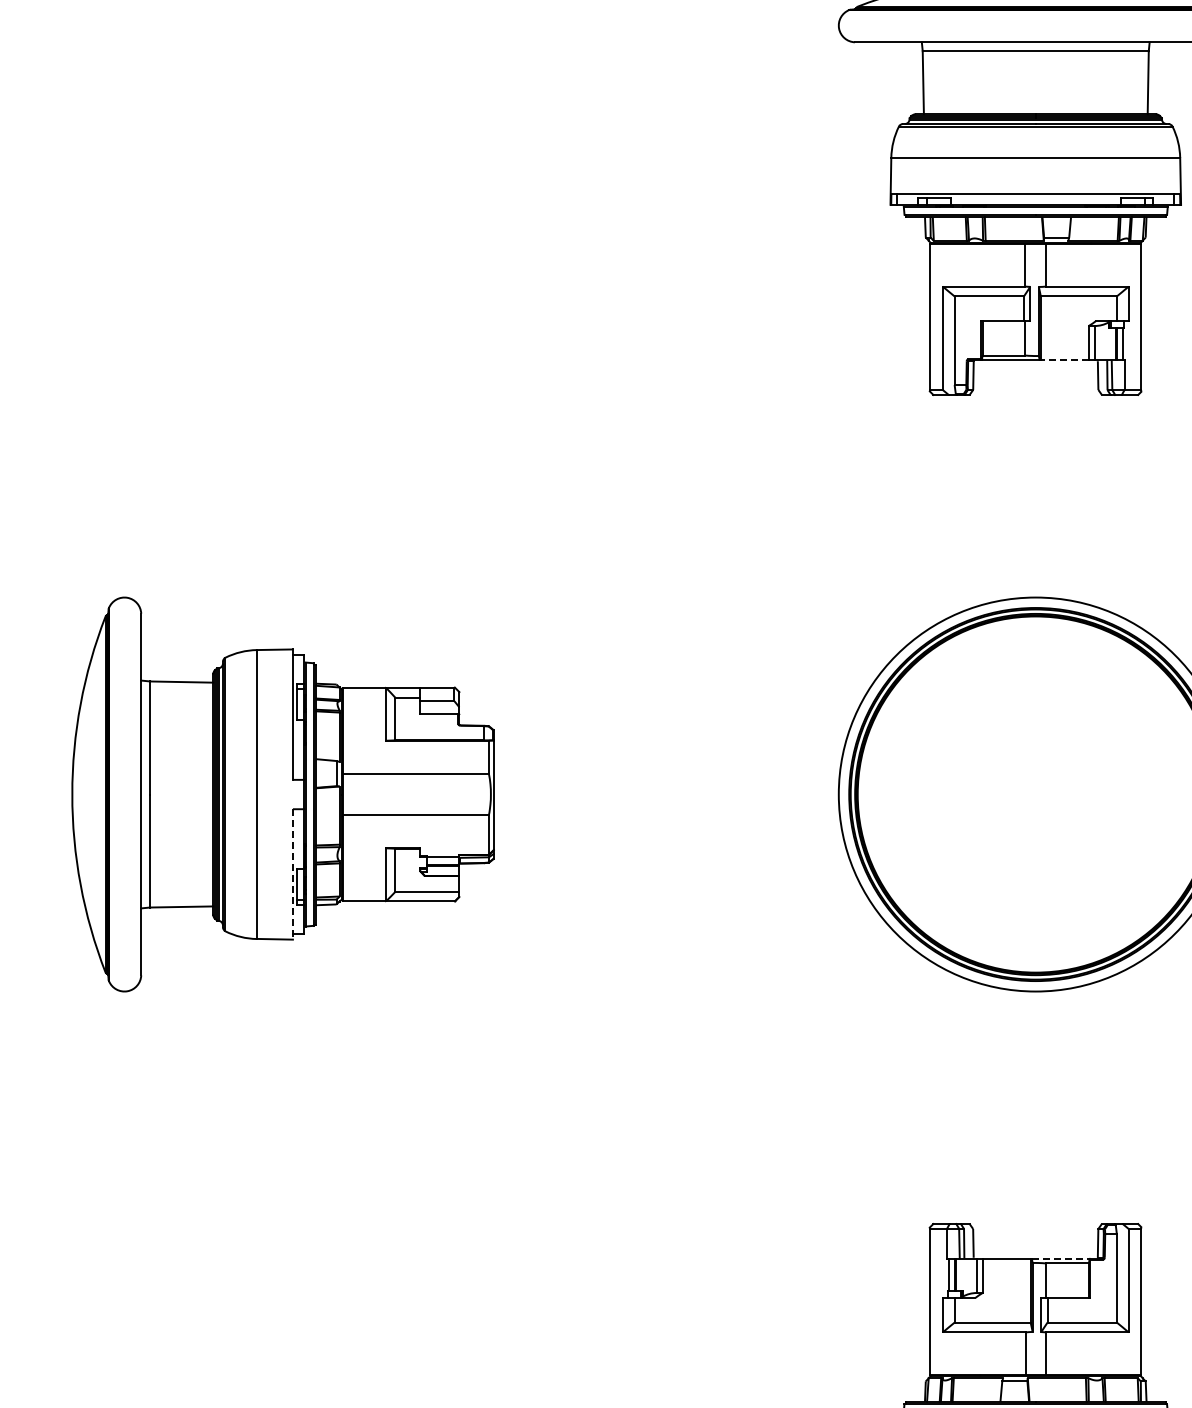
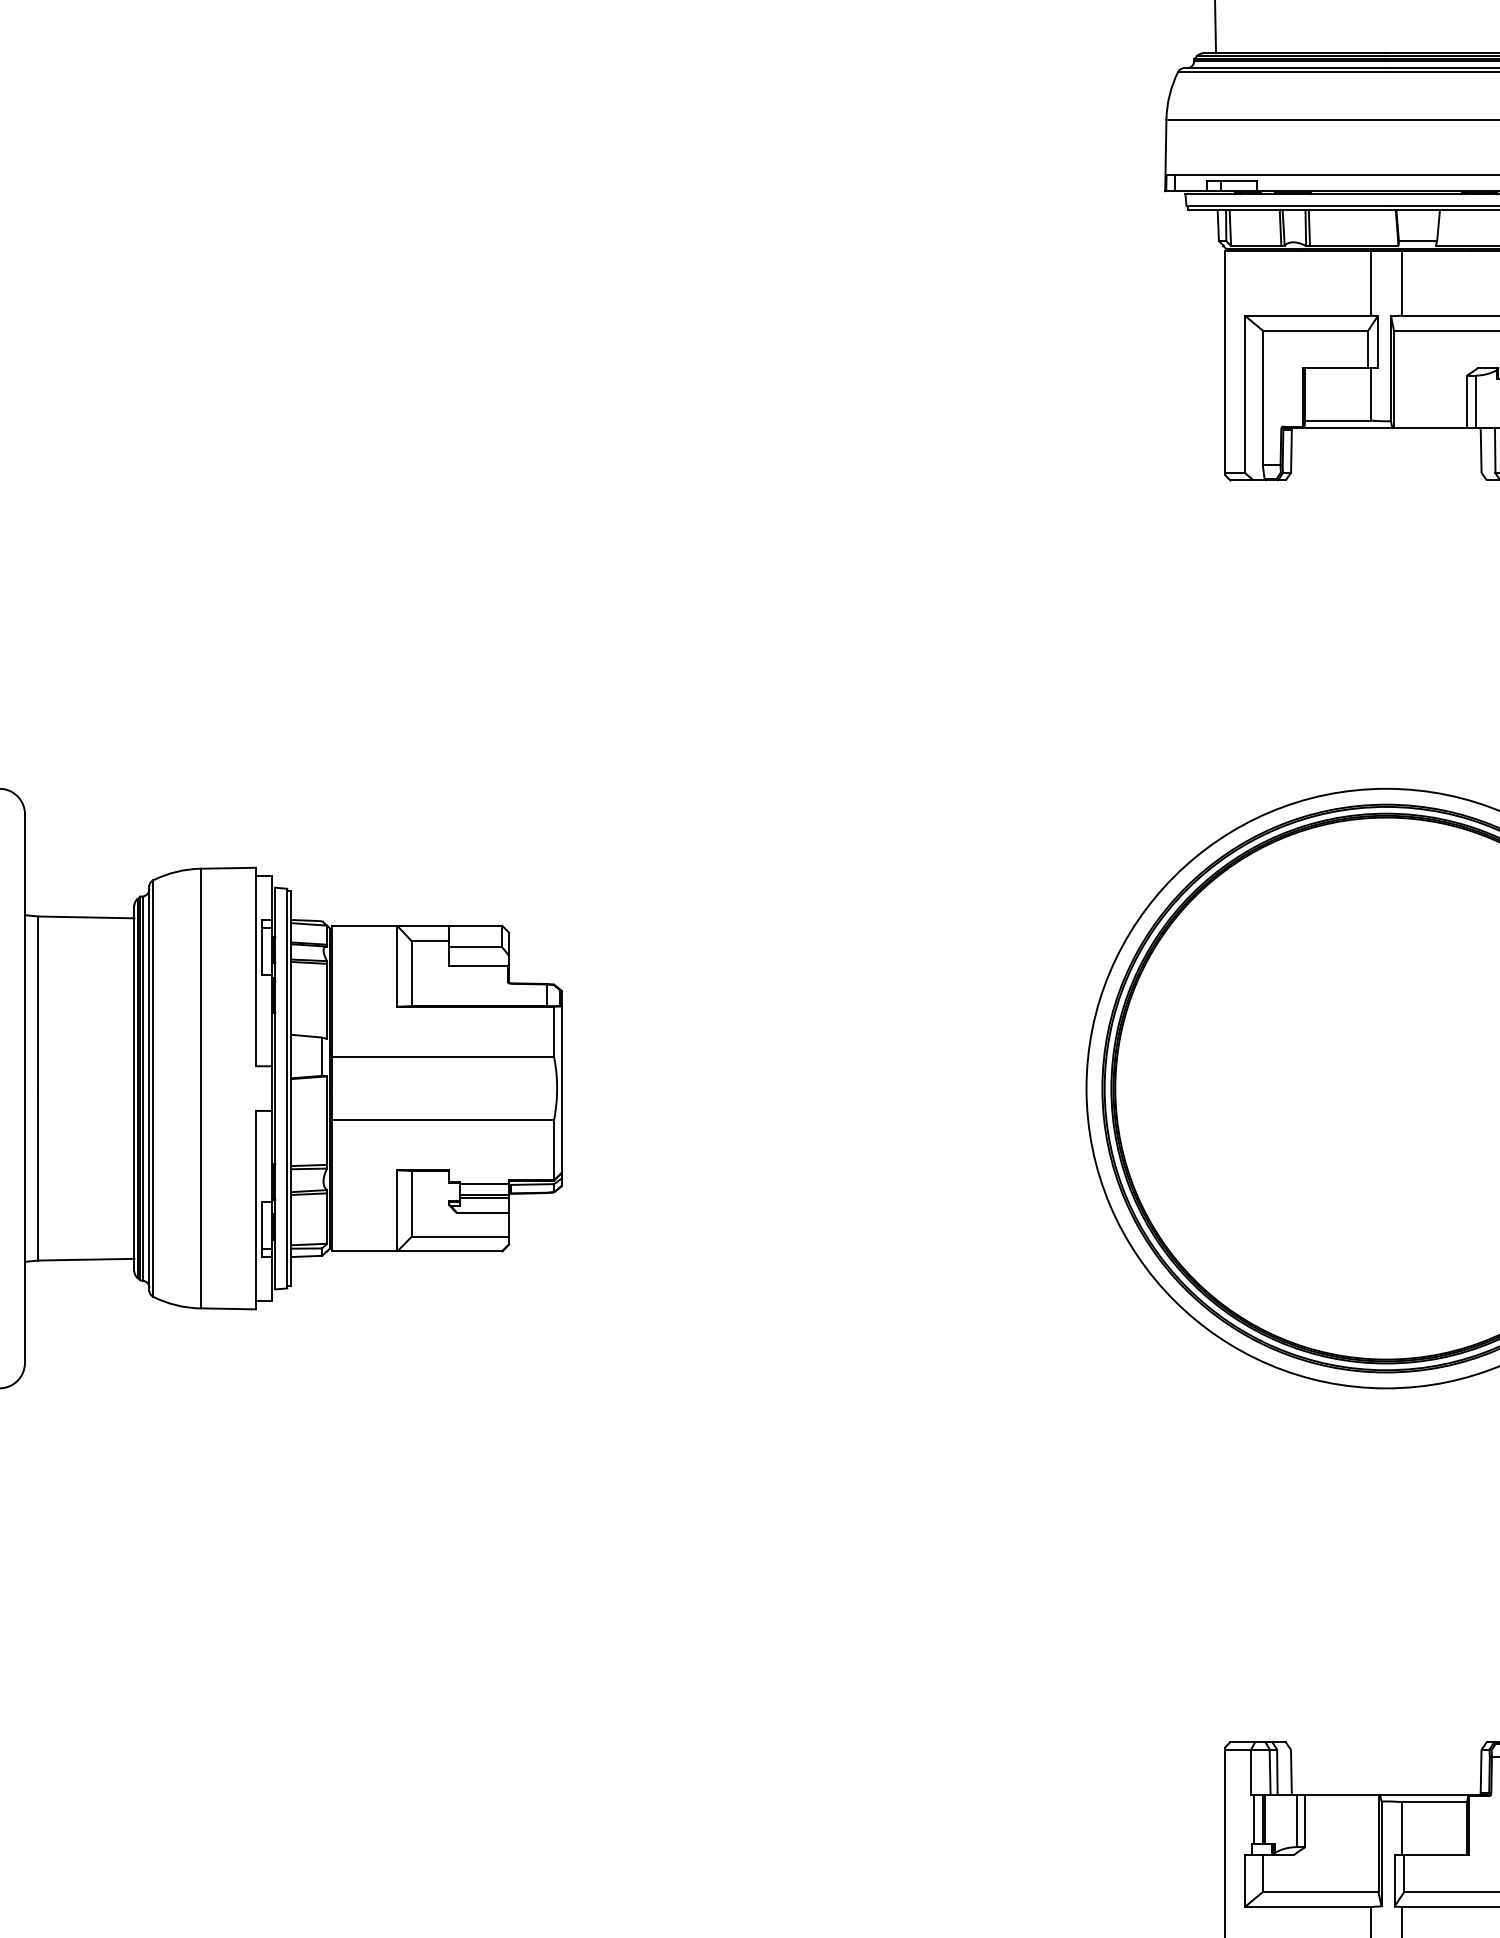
line: (1064, 360) -> (1429, 428), dashed -> solid
line: (292, 874) -> (255, 1210), dashed -> solid
line: (1060, 1258) -> (1423, 1794), dashed -> solid

